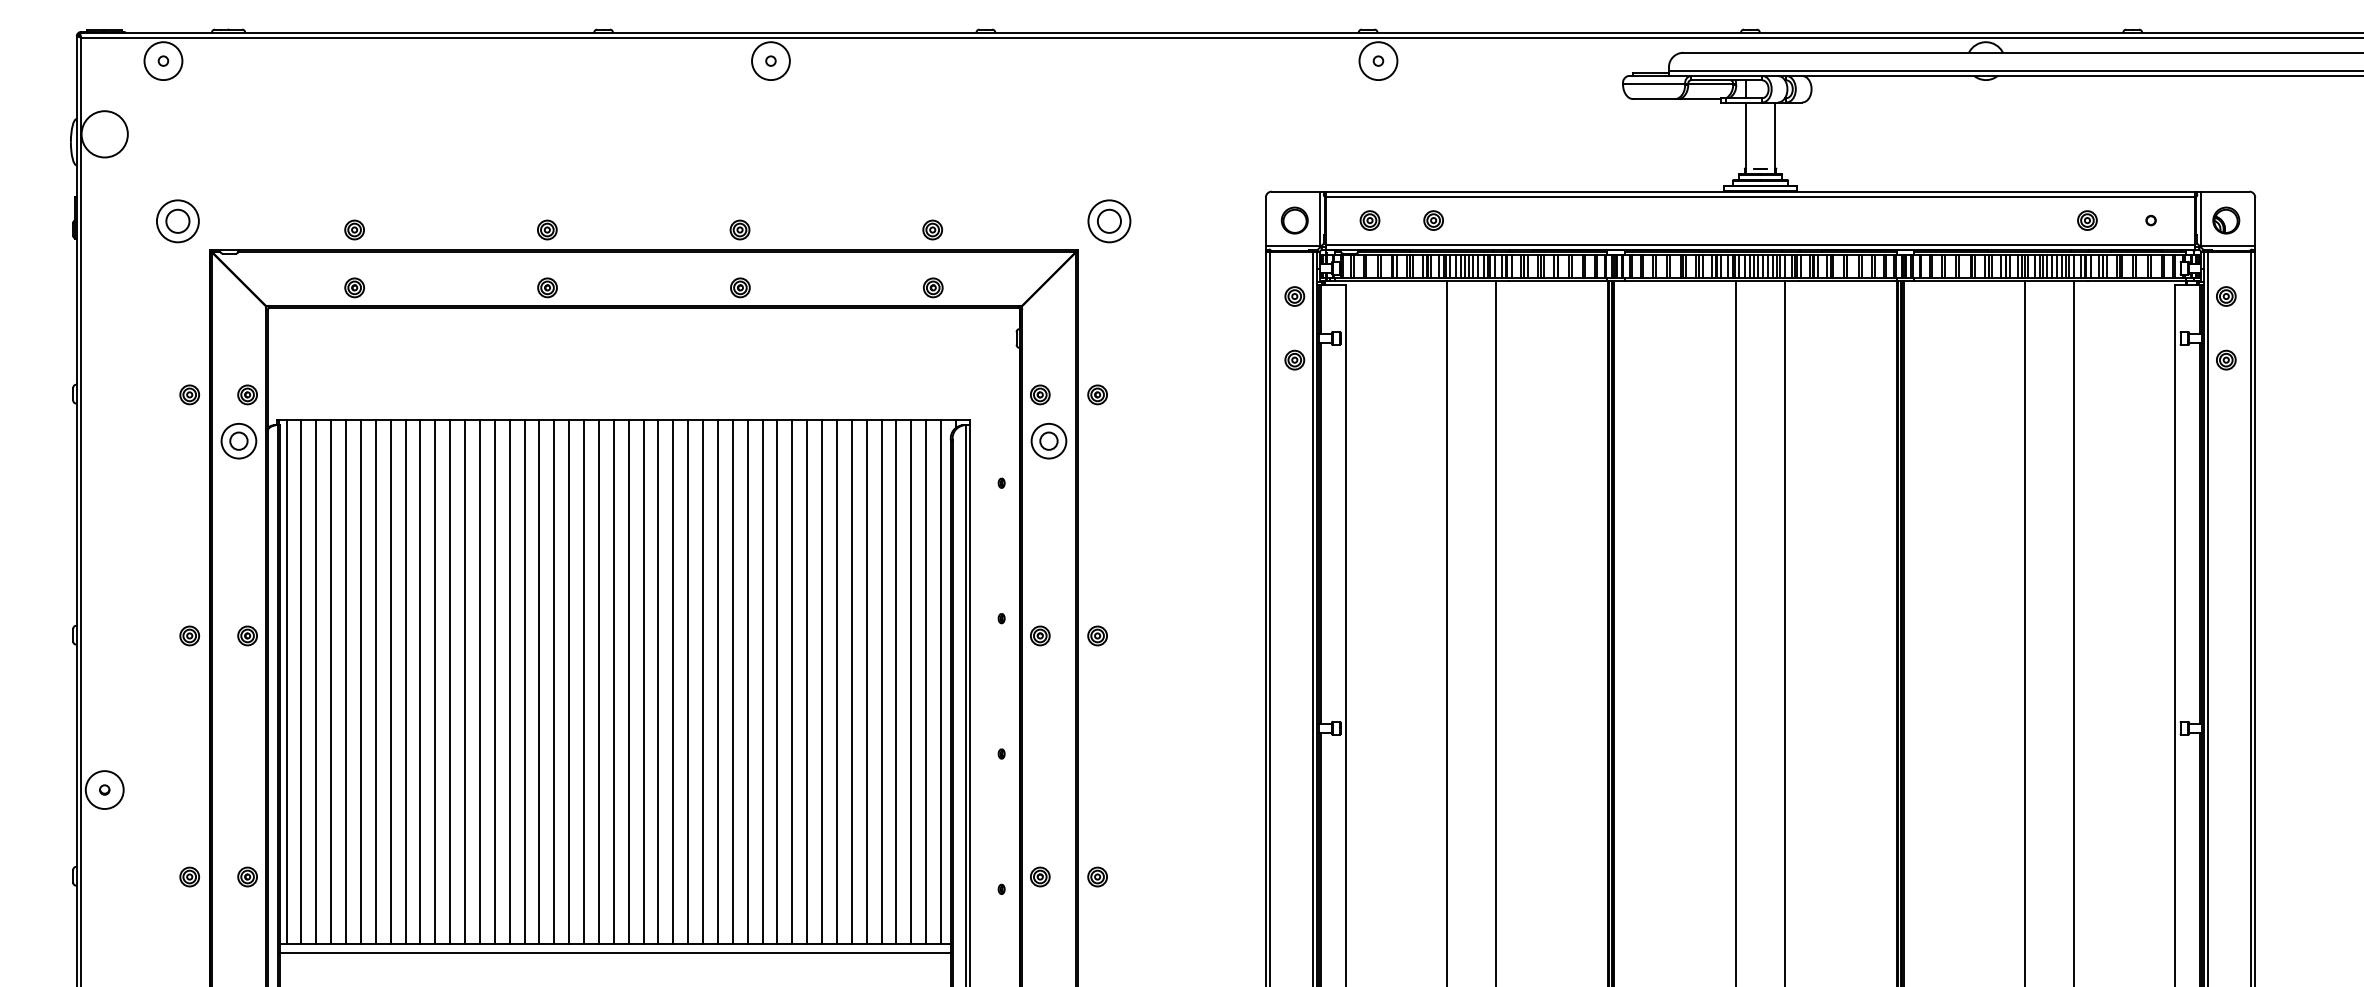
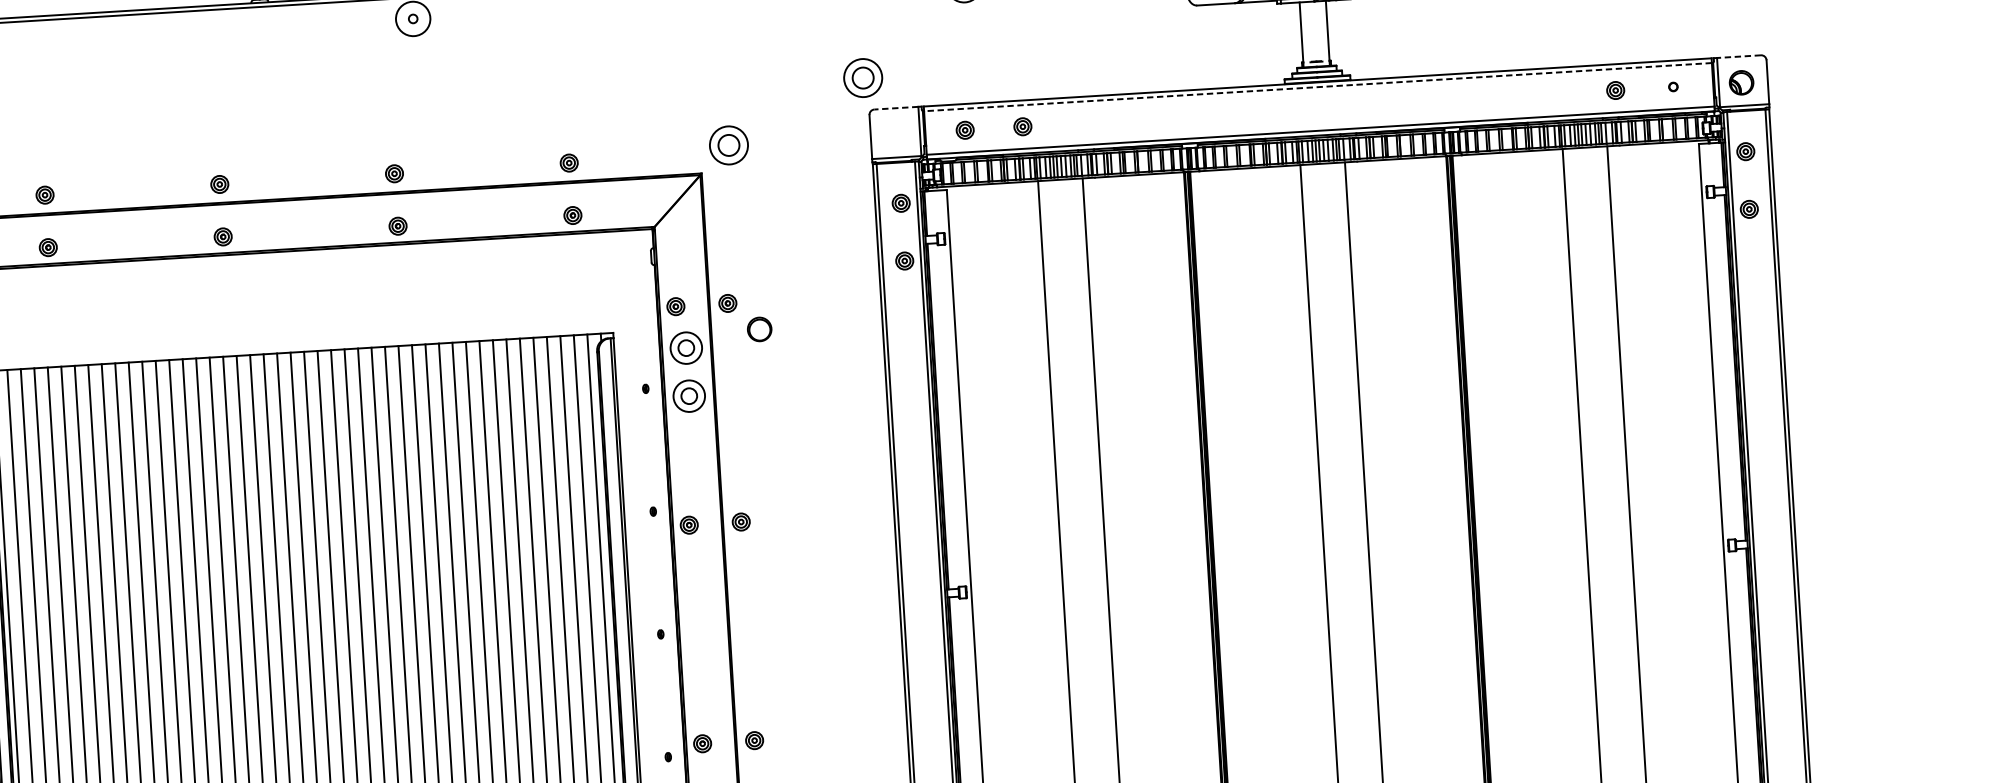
part: (1261, 156) -> (863, 78), added
line: (1295, 191) -> (896, 108), solid -> dashed
line: (2224, 191) -> (1738, 56), solid -> dashed
line: (1760, 196) -> (1317, 86), solid -> dashed
part: (1294, 220) -> (759, 329), moved
part: (1048, 494) -> (688, 396), added

